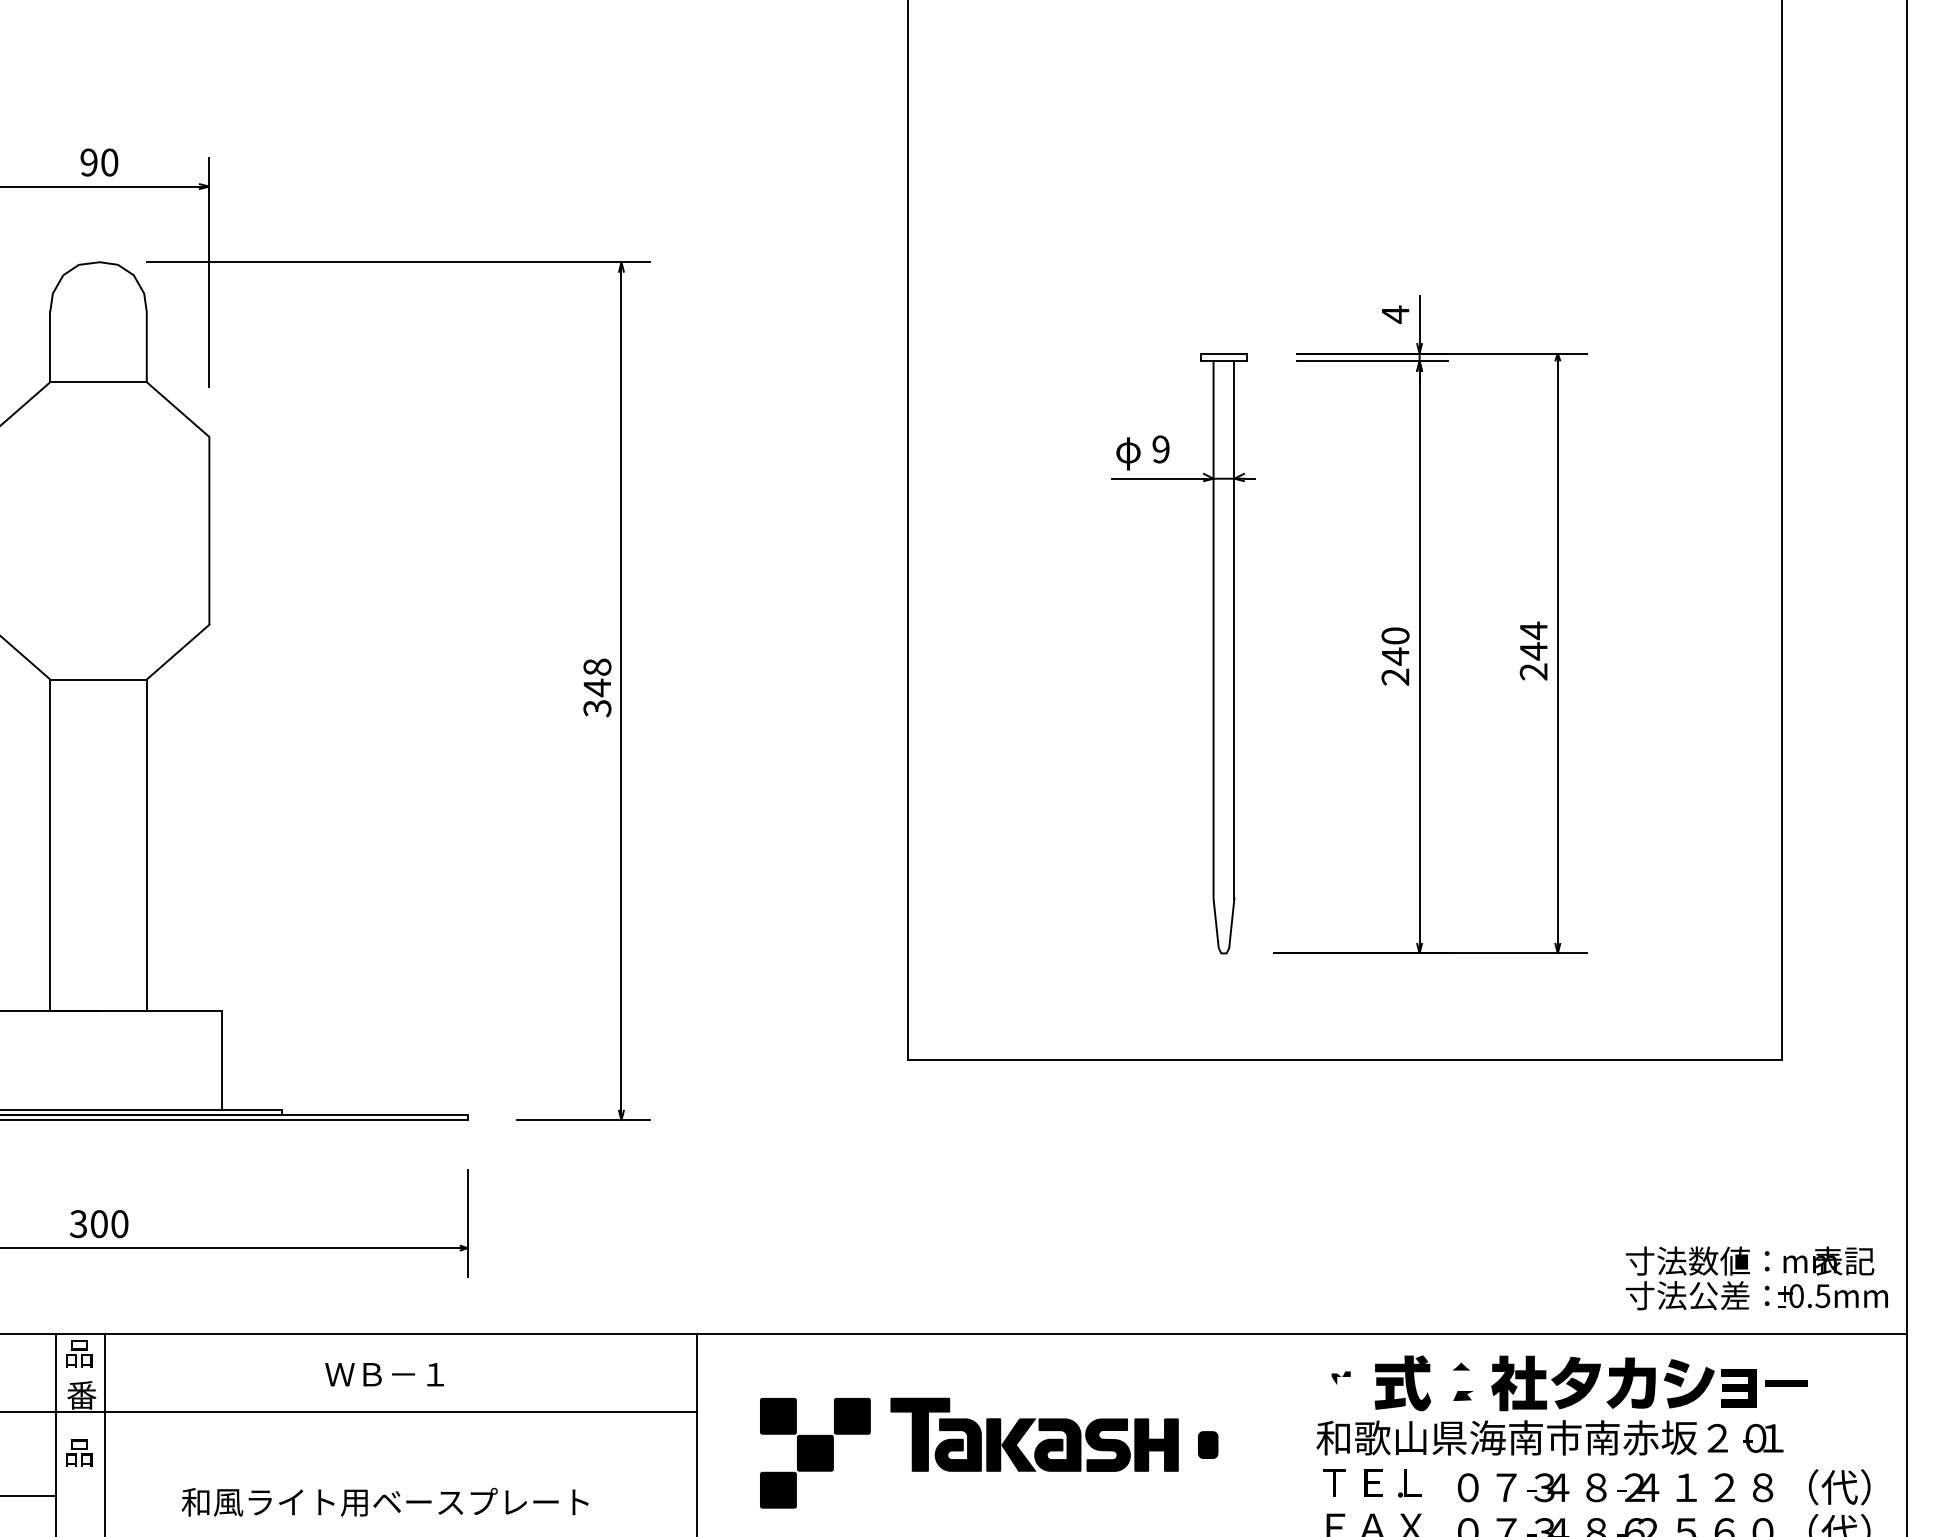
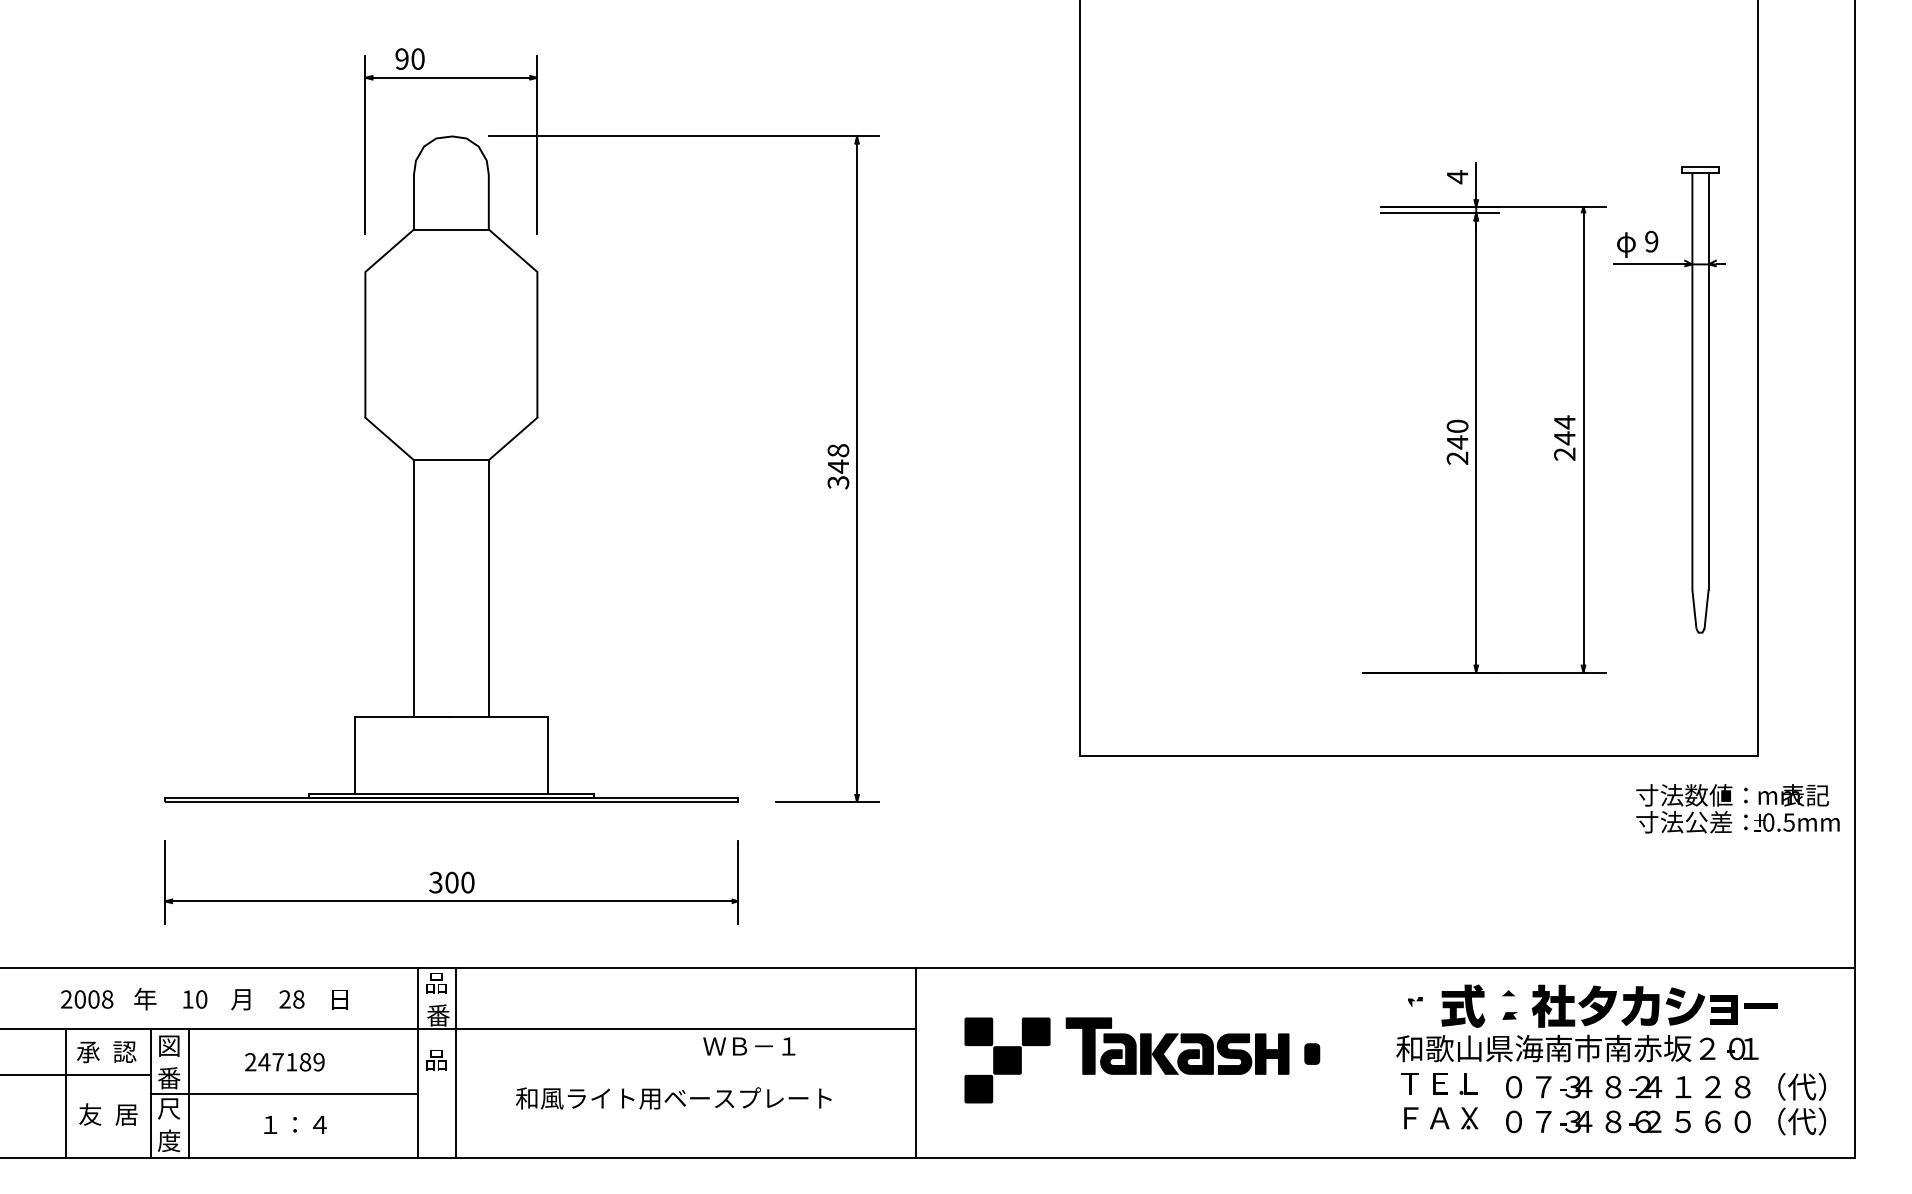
text: (98, 161) -> (409, 58), moved
part: (1212, 652) -> (1691, 399), moved
text: (1756, 1278) -> (1737, 808), moved
text: (384, 1374) -> (749, 1046), moved

